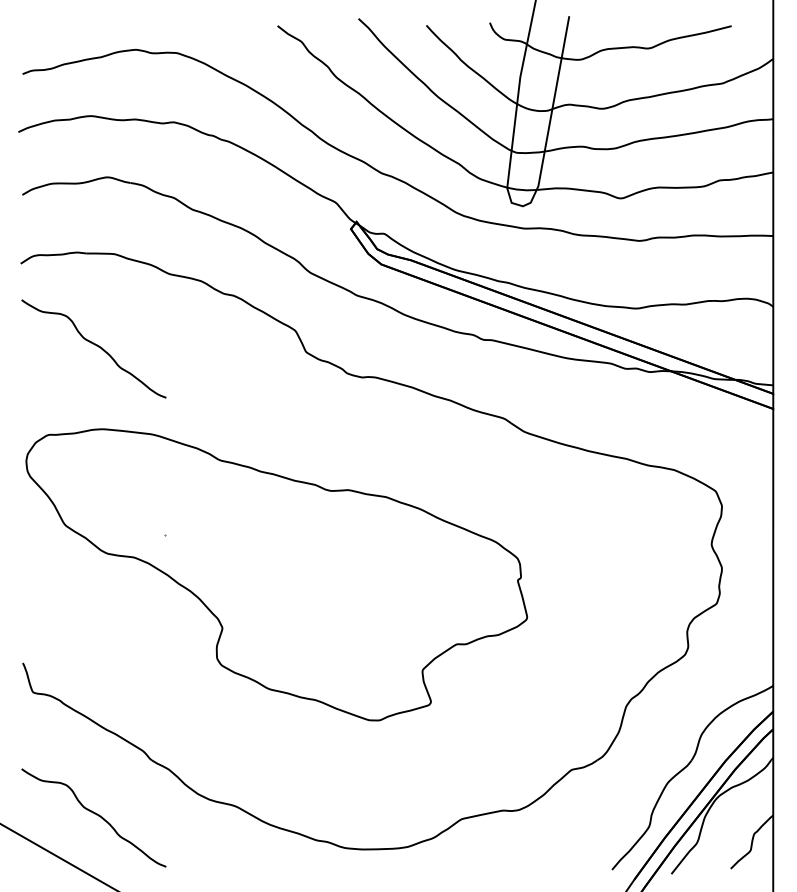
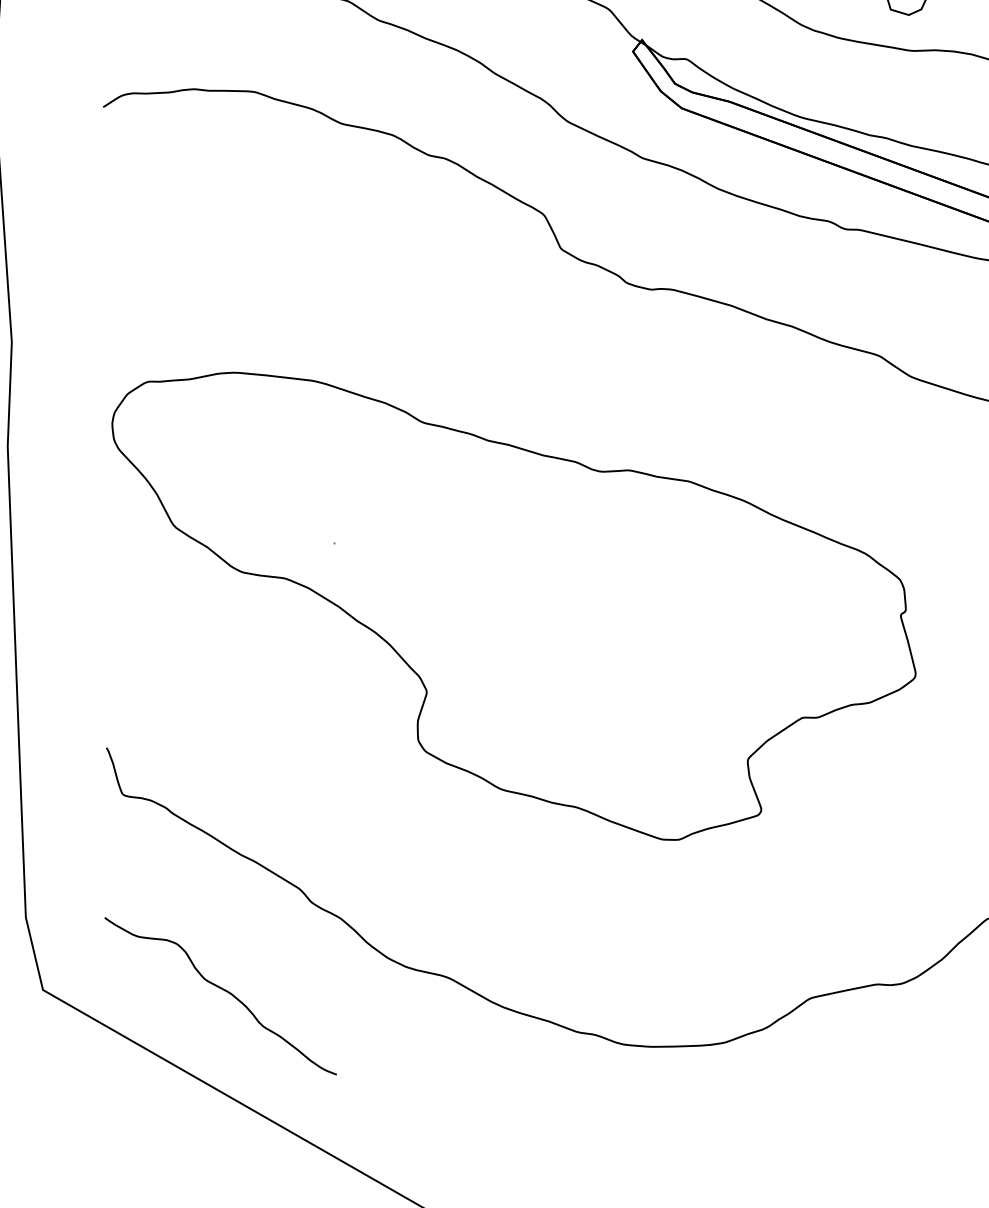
curve: (94, 345) -> (221, 238), removed

